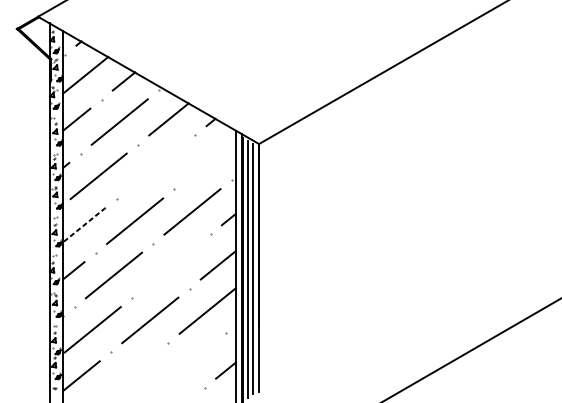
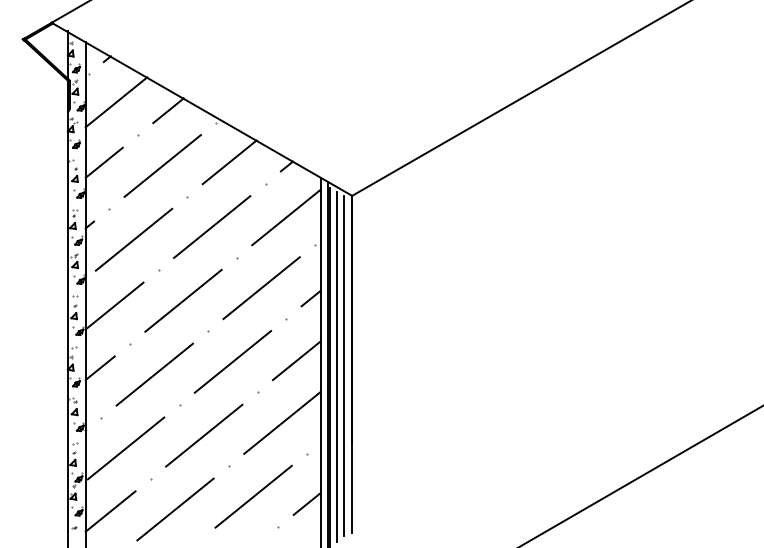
line: (210, 159) -> (286, 217), added
line: (156, 166) -> (212, 226), added
line: (84, 225) -> (114, 306), dashed -> solid
line: (171, 265) -> (232, 361), added
line: (186, 365) -> (253, 496), added
line: (129, 374) -> (175, 509), added

